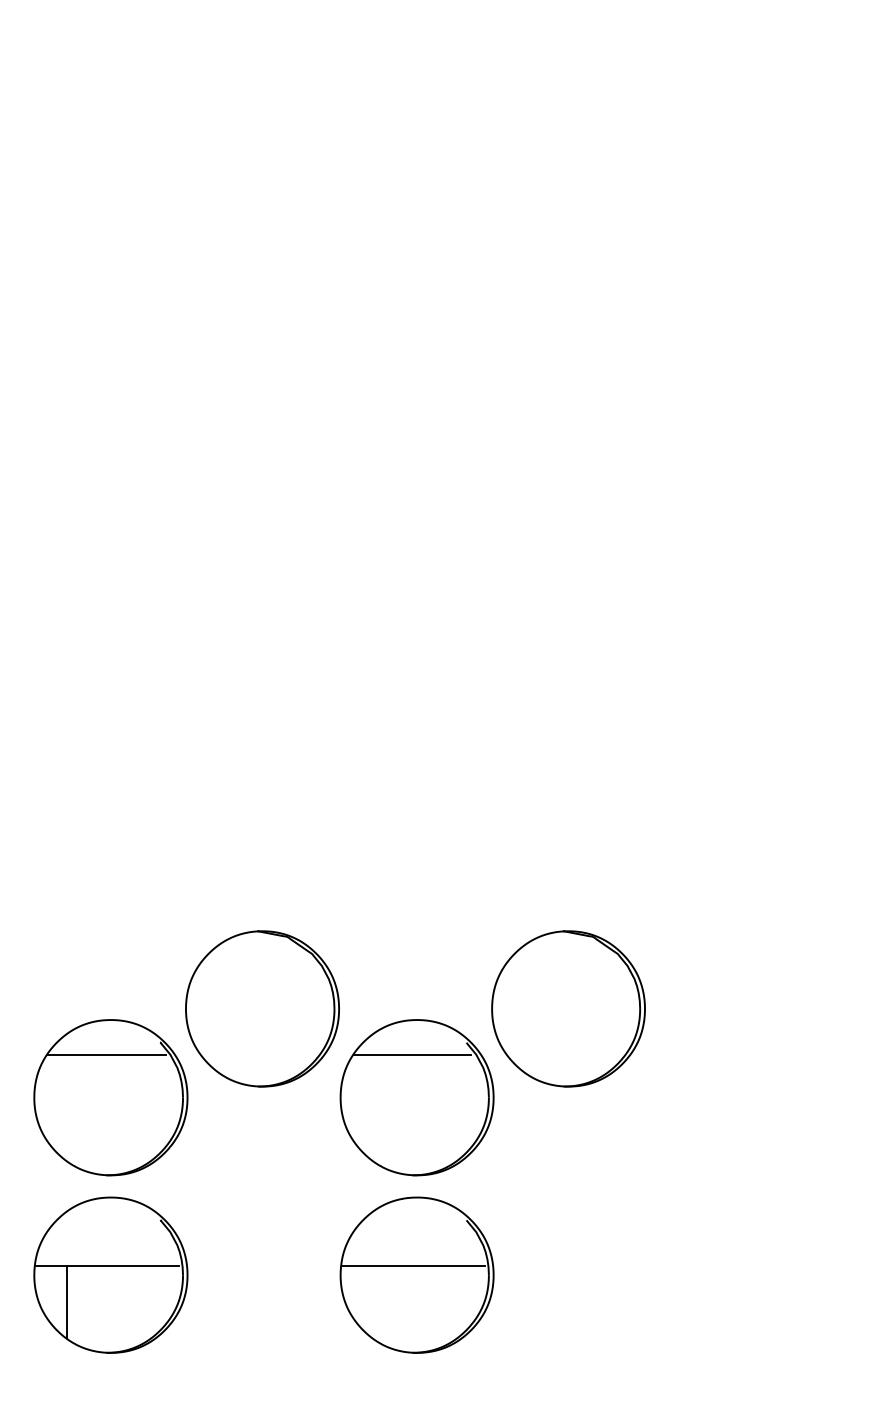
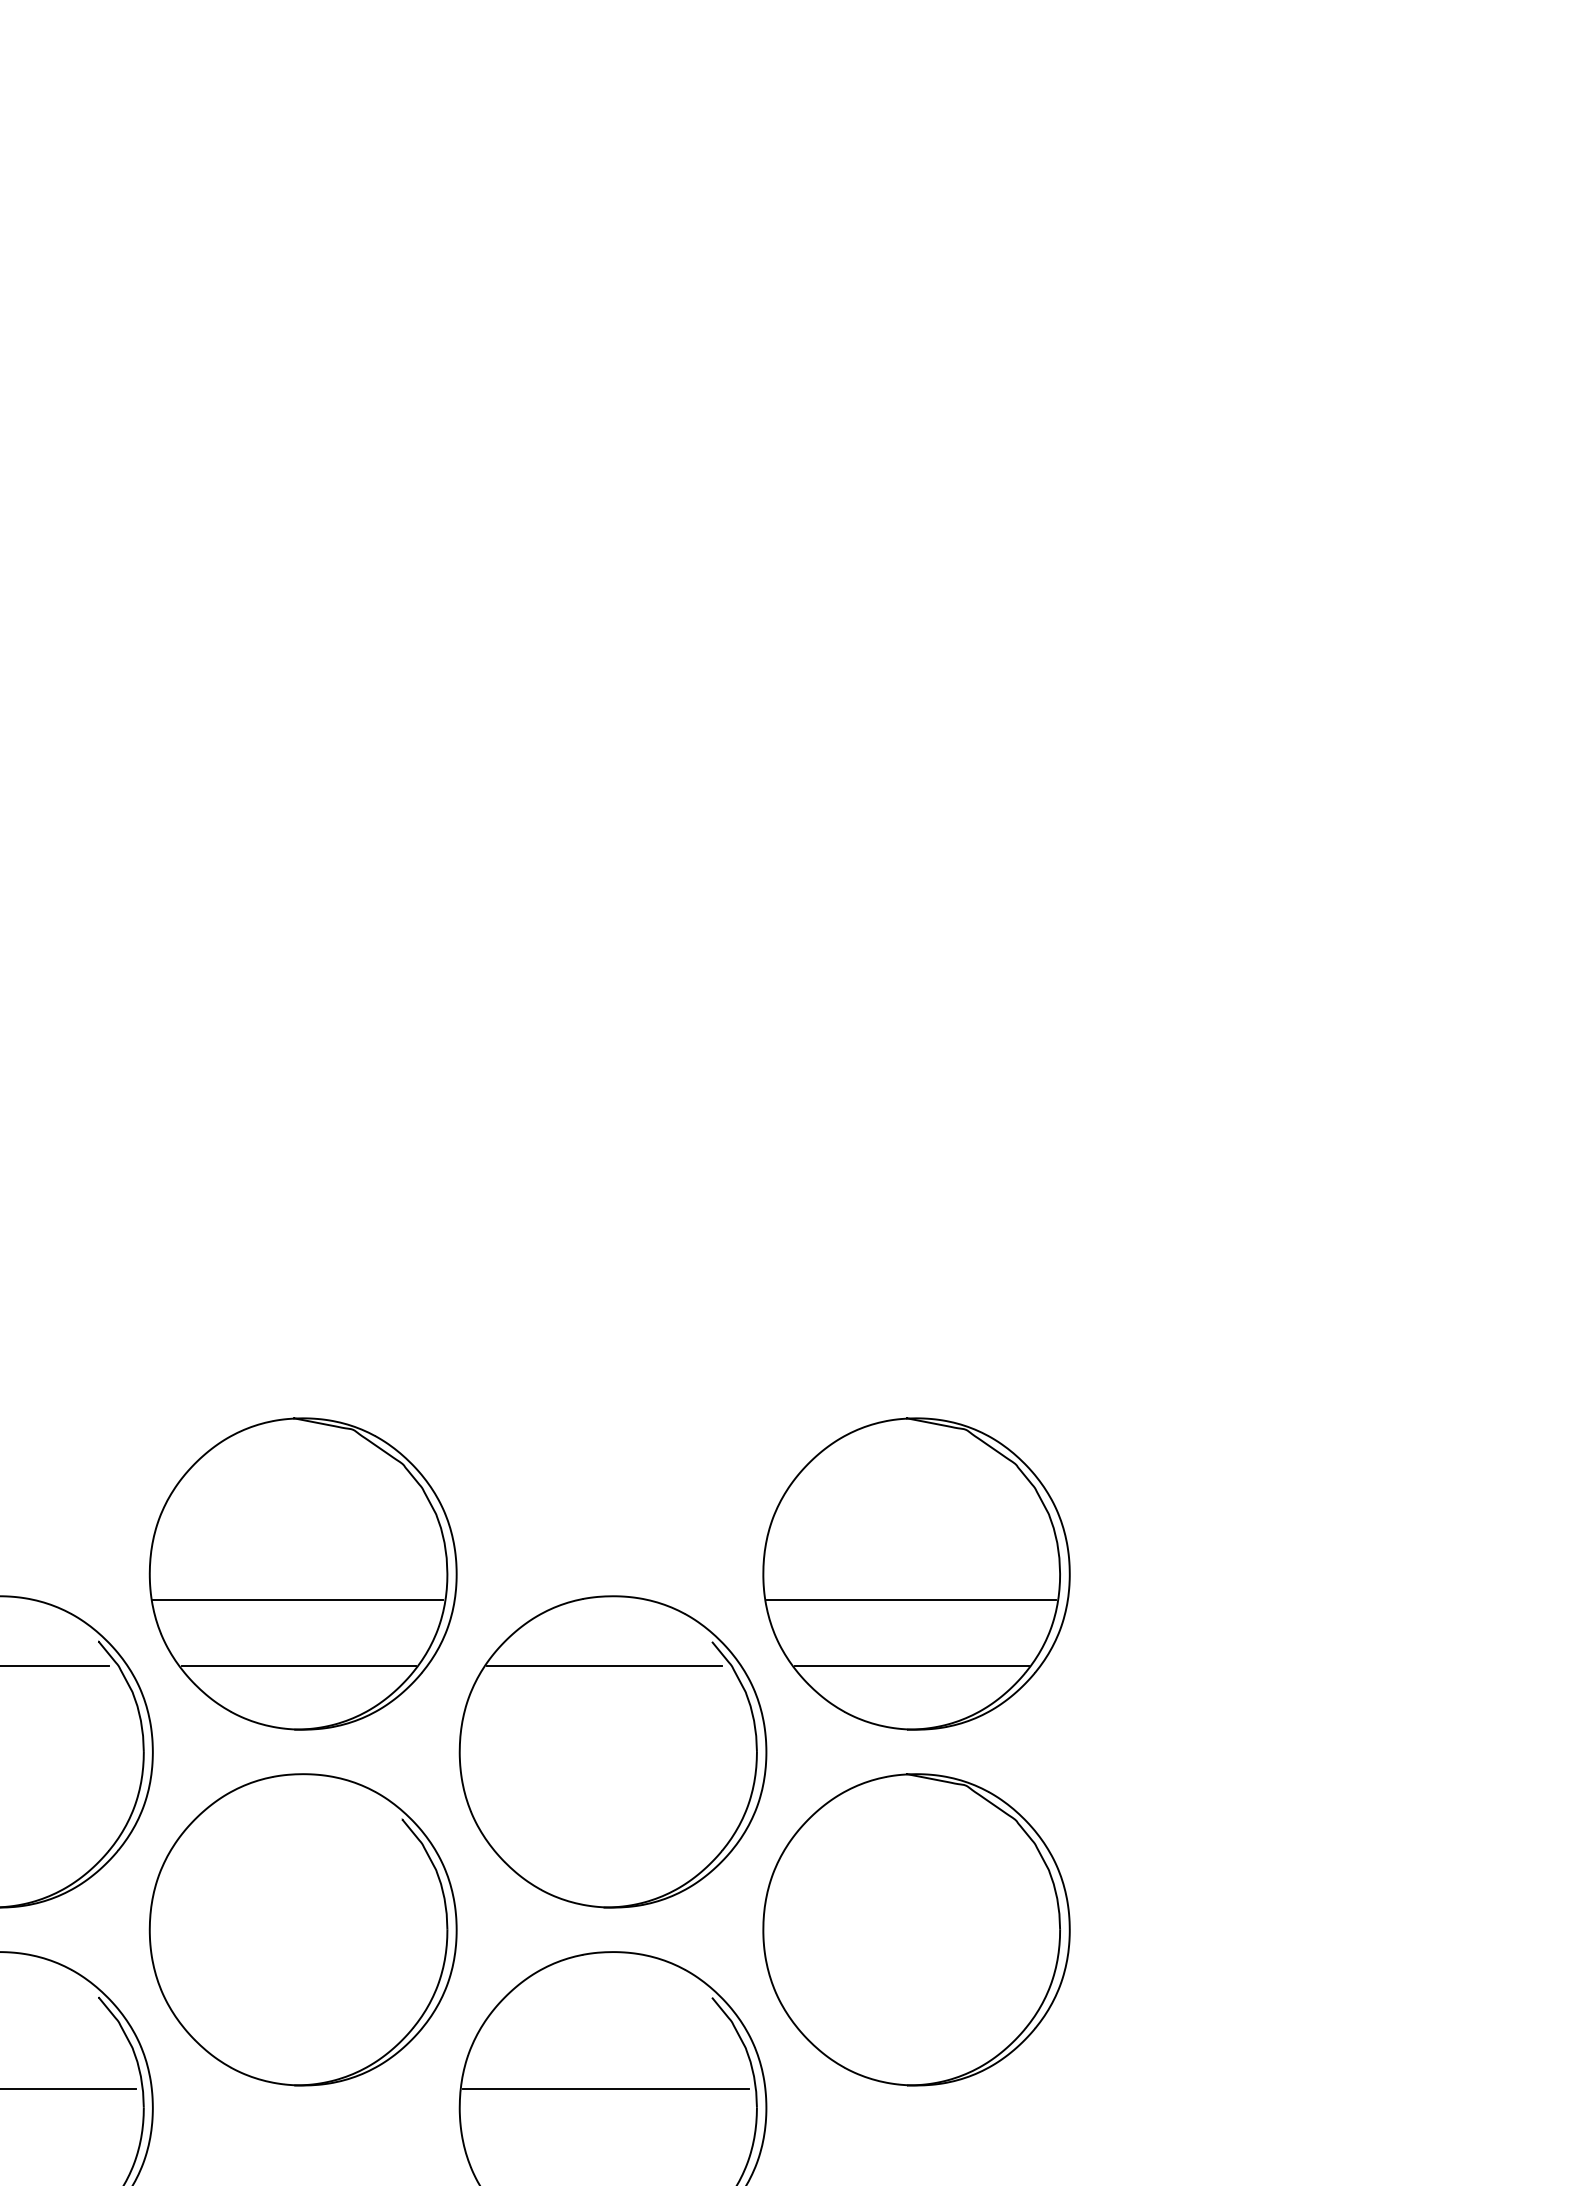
line: (259, 1021) -> (297, 1599), added
line: (565, 1021) -> (910, 1599), added
line: (259, 1054) -> (297, 1665), added
line: (566, 1054) -> (912, 1665), added
part: (262, 1185) -> (303, 1927), added
part: (568, 1185) -> (916, 1927), added

